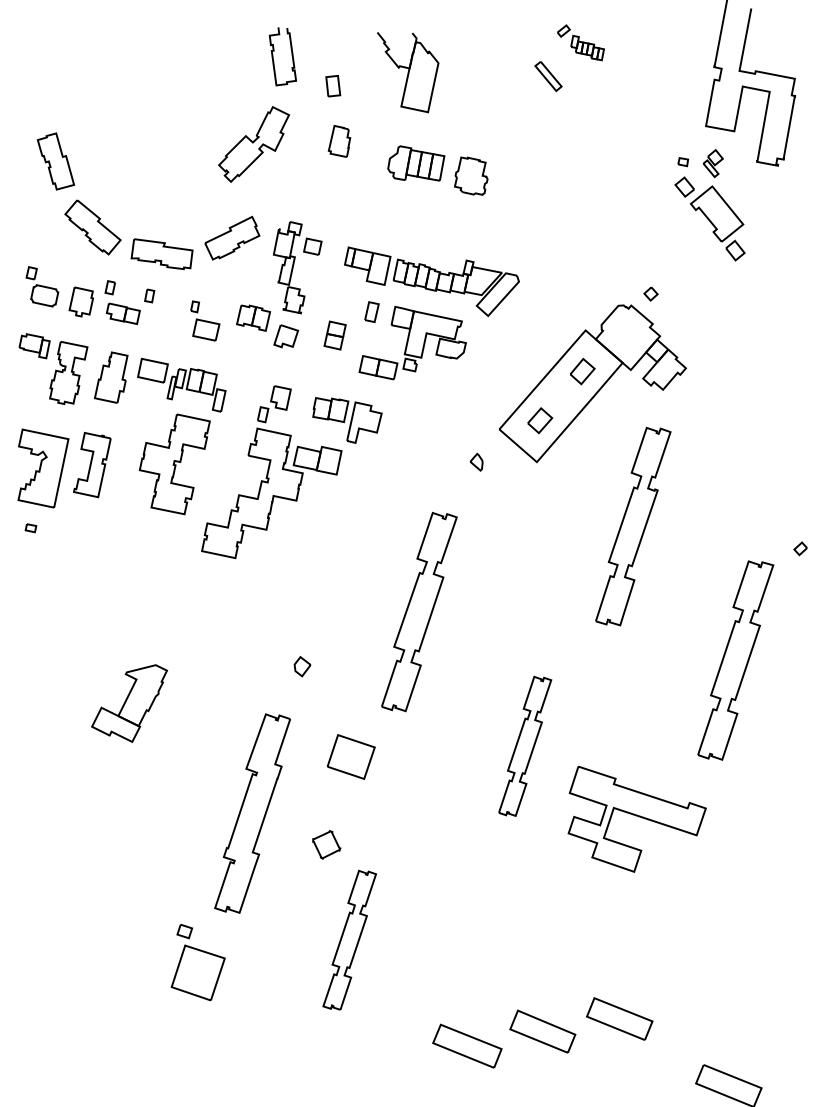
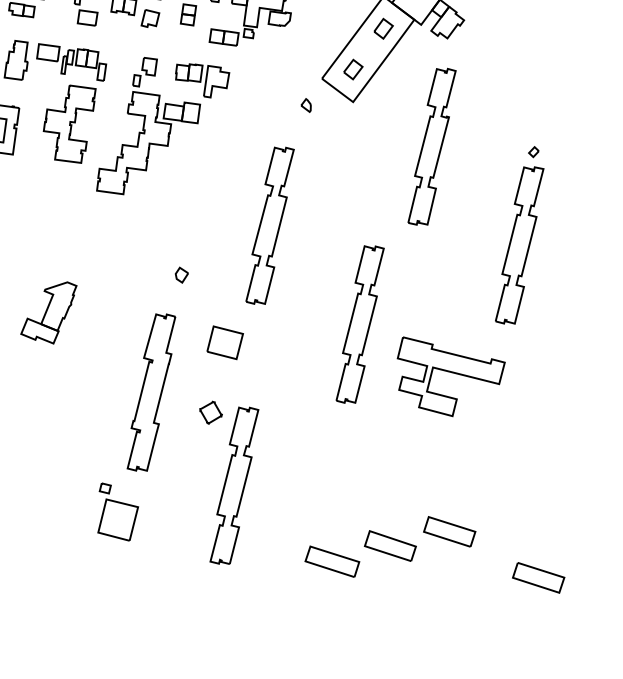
part: (800, 548) -> (533, 151), moved
part: (525, 746) -> (360, 324), size x1.43
part: (349, 940) -> (234, 486), size x1.43

